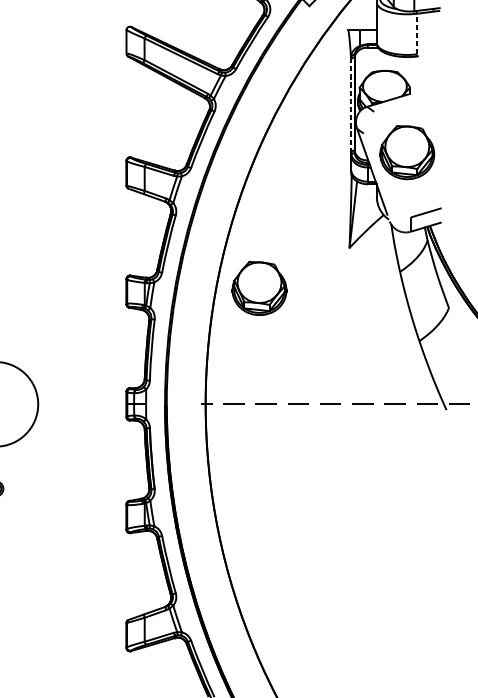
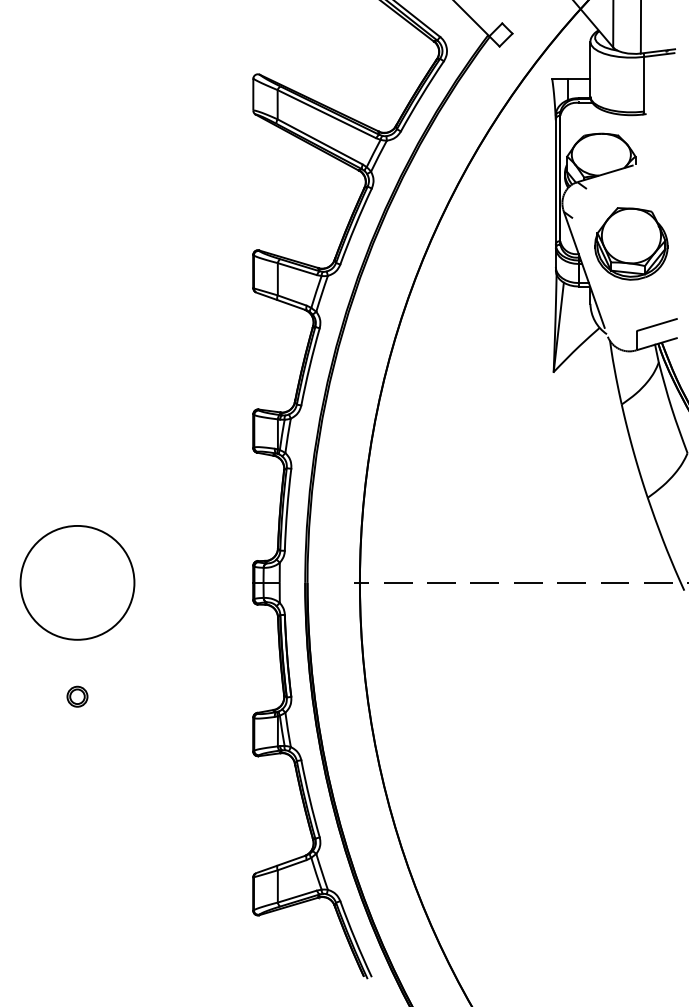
line: (416, 33) -> (644, 83), dashed -> solid
line: (350, 104) -> (555, 179), dashed -> solid
part: (259, 288) -> (432, 426), removed

